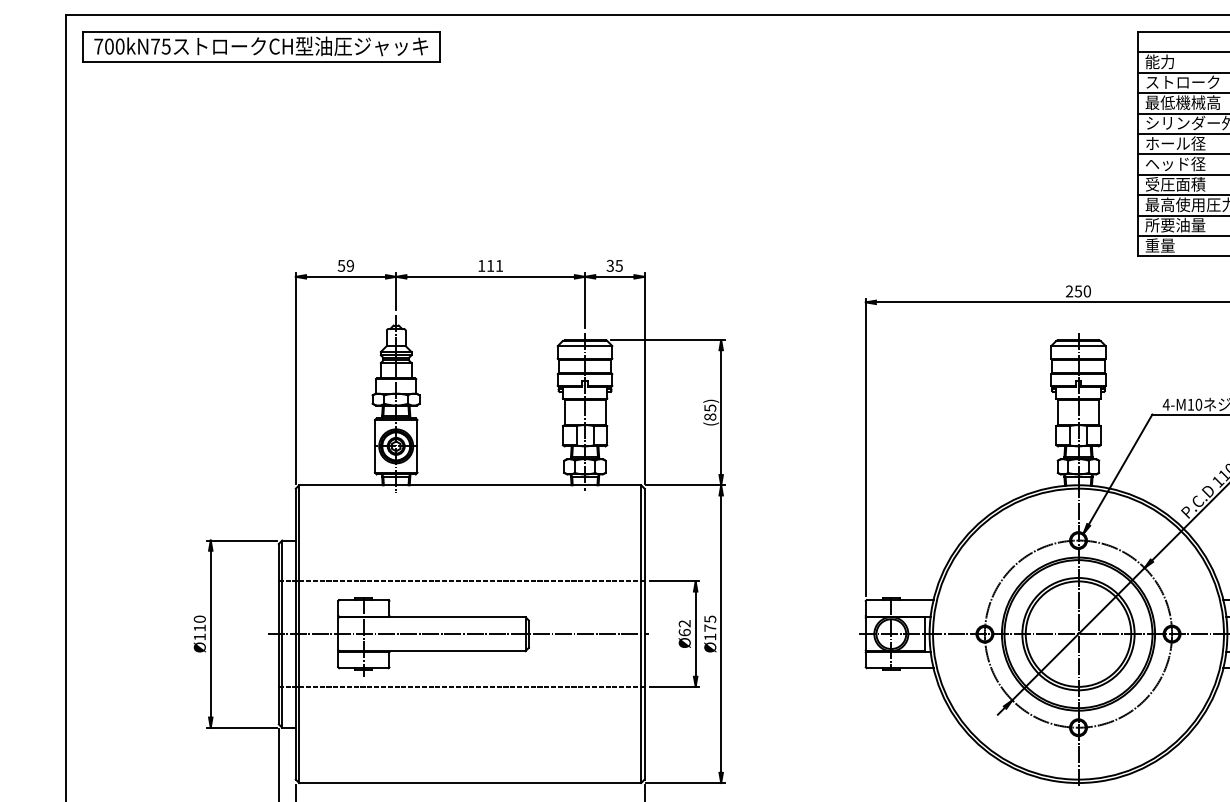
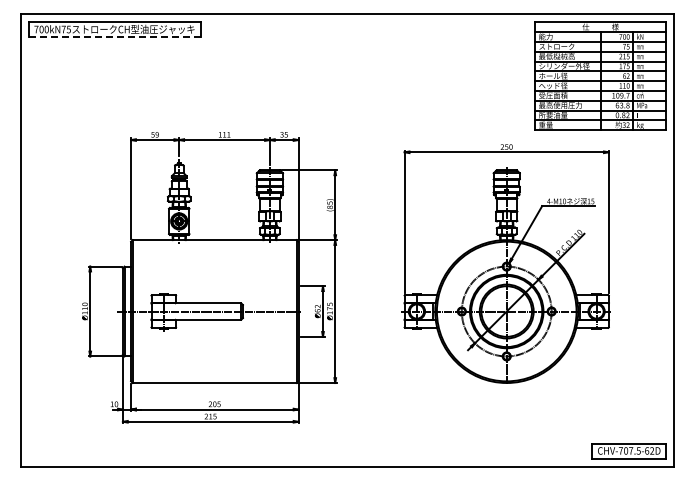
line: (261, 63) -> (114, 37), solid -> dashed
line: (461, 581) -> (210, 286), removed
line: (461, 686) -> (210, 336), removed

